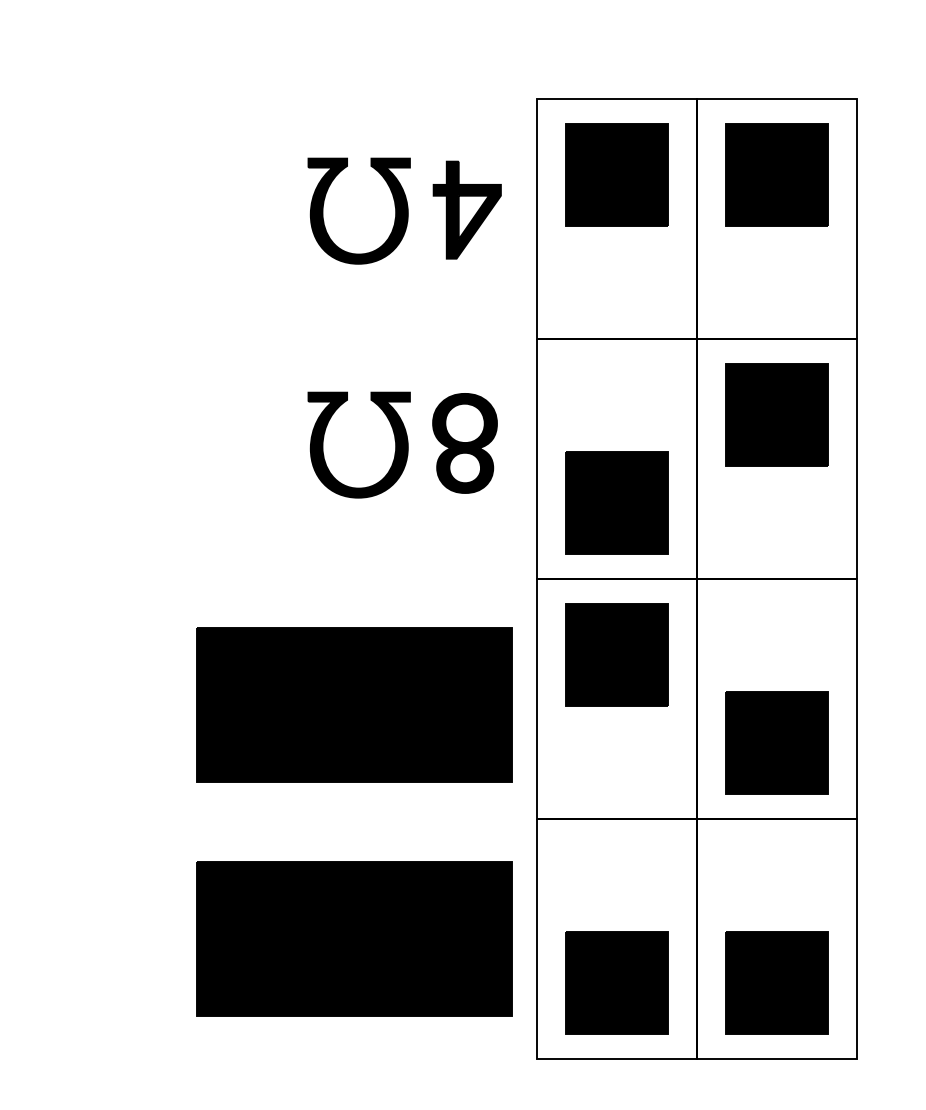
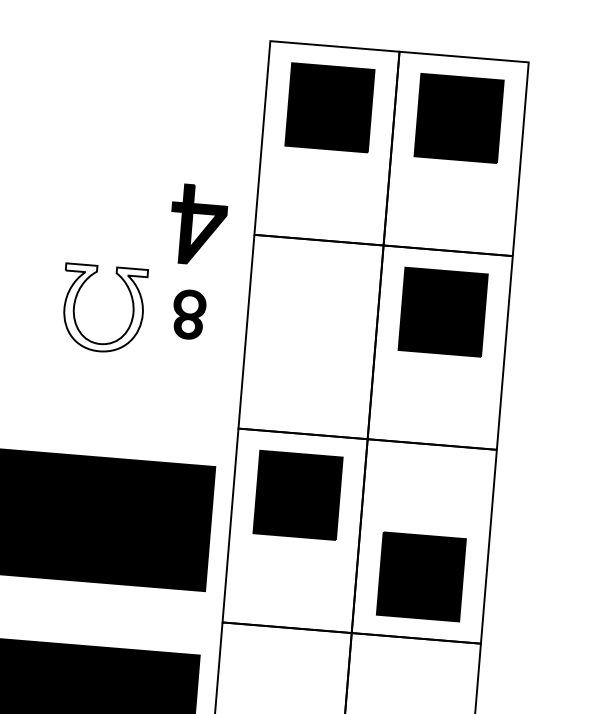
part: (324, 203) -> (91, 111), removed
part: (466, 209) -> (197, 224), moved
part: (464, 443) -> (188, 314), size x0.6
fill: (358, 444) -> (103, 308), removed
part: (616, 502) -> (307, 372), removed

